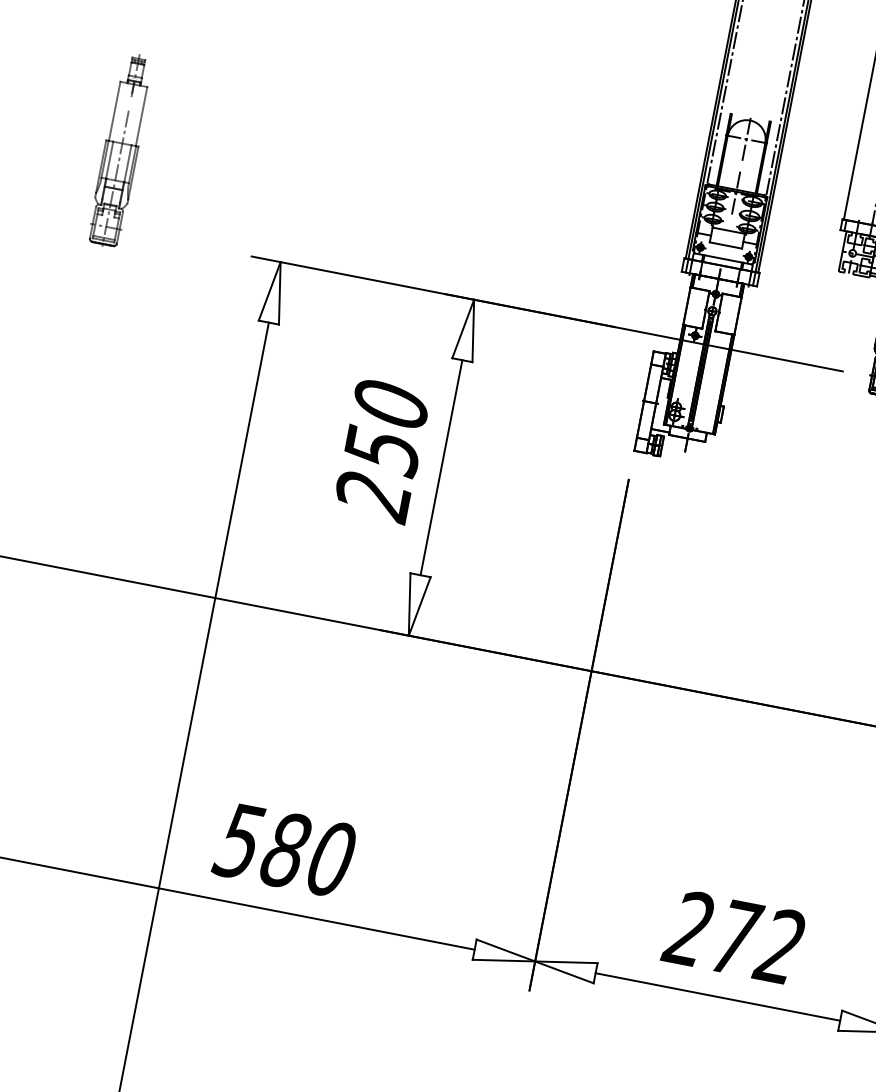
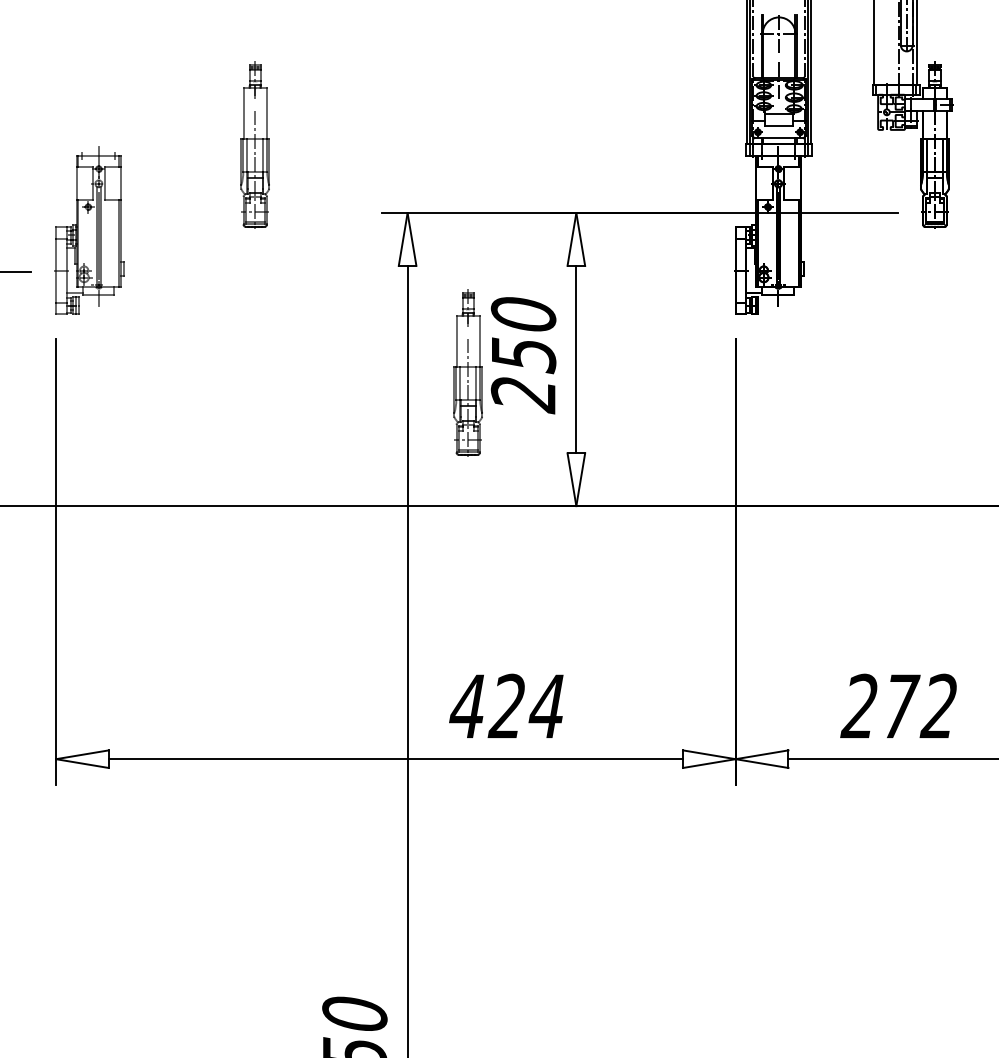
part: (313, 458) -> (467, 372), added
text: (284, 849) -> (506, 706), 580 -> 424

